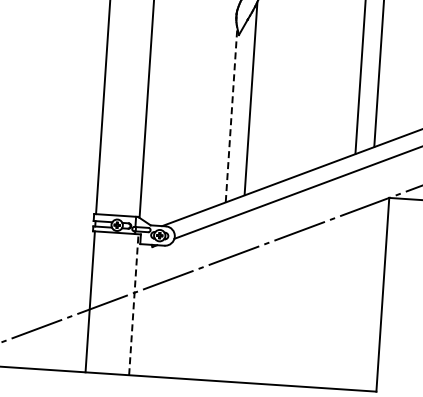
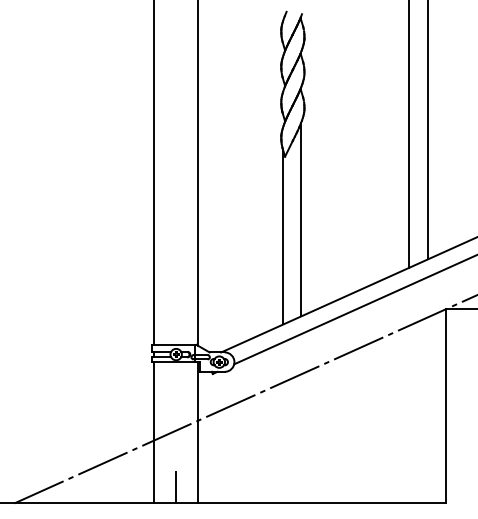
line: (231, 114) -> (282, 236), dashed -> solid
line: (134, 304) -> (198, 432), dashed -> solid
line: (108, 357) -> (176, 487), added

